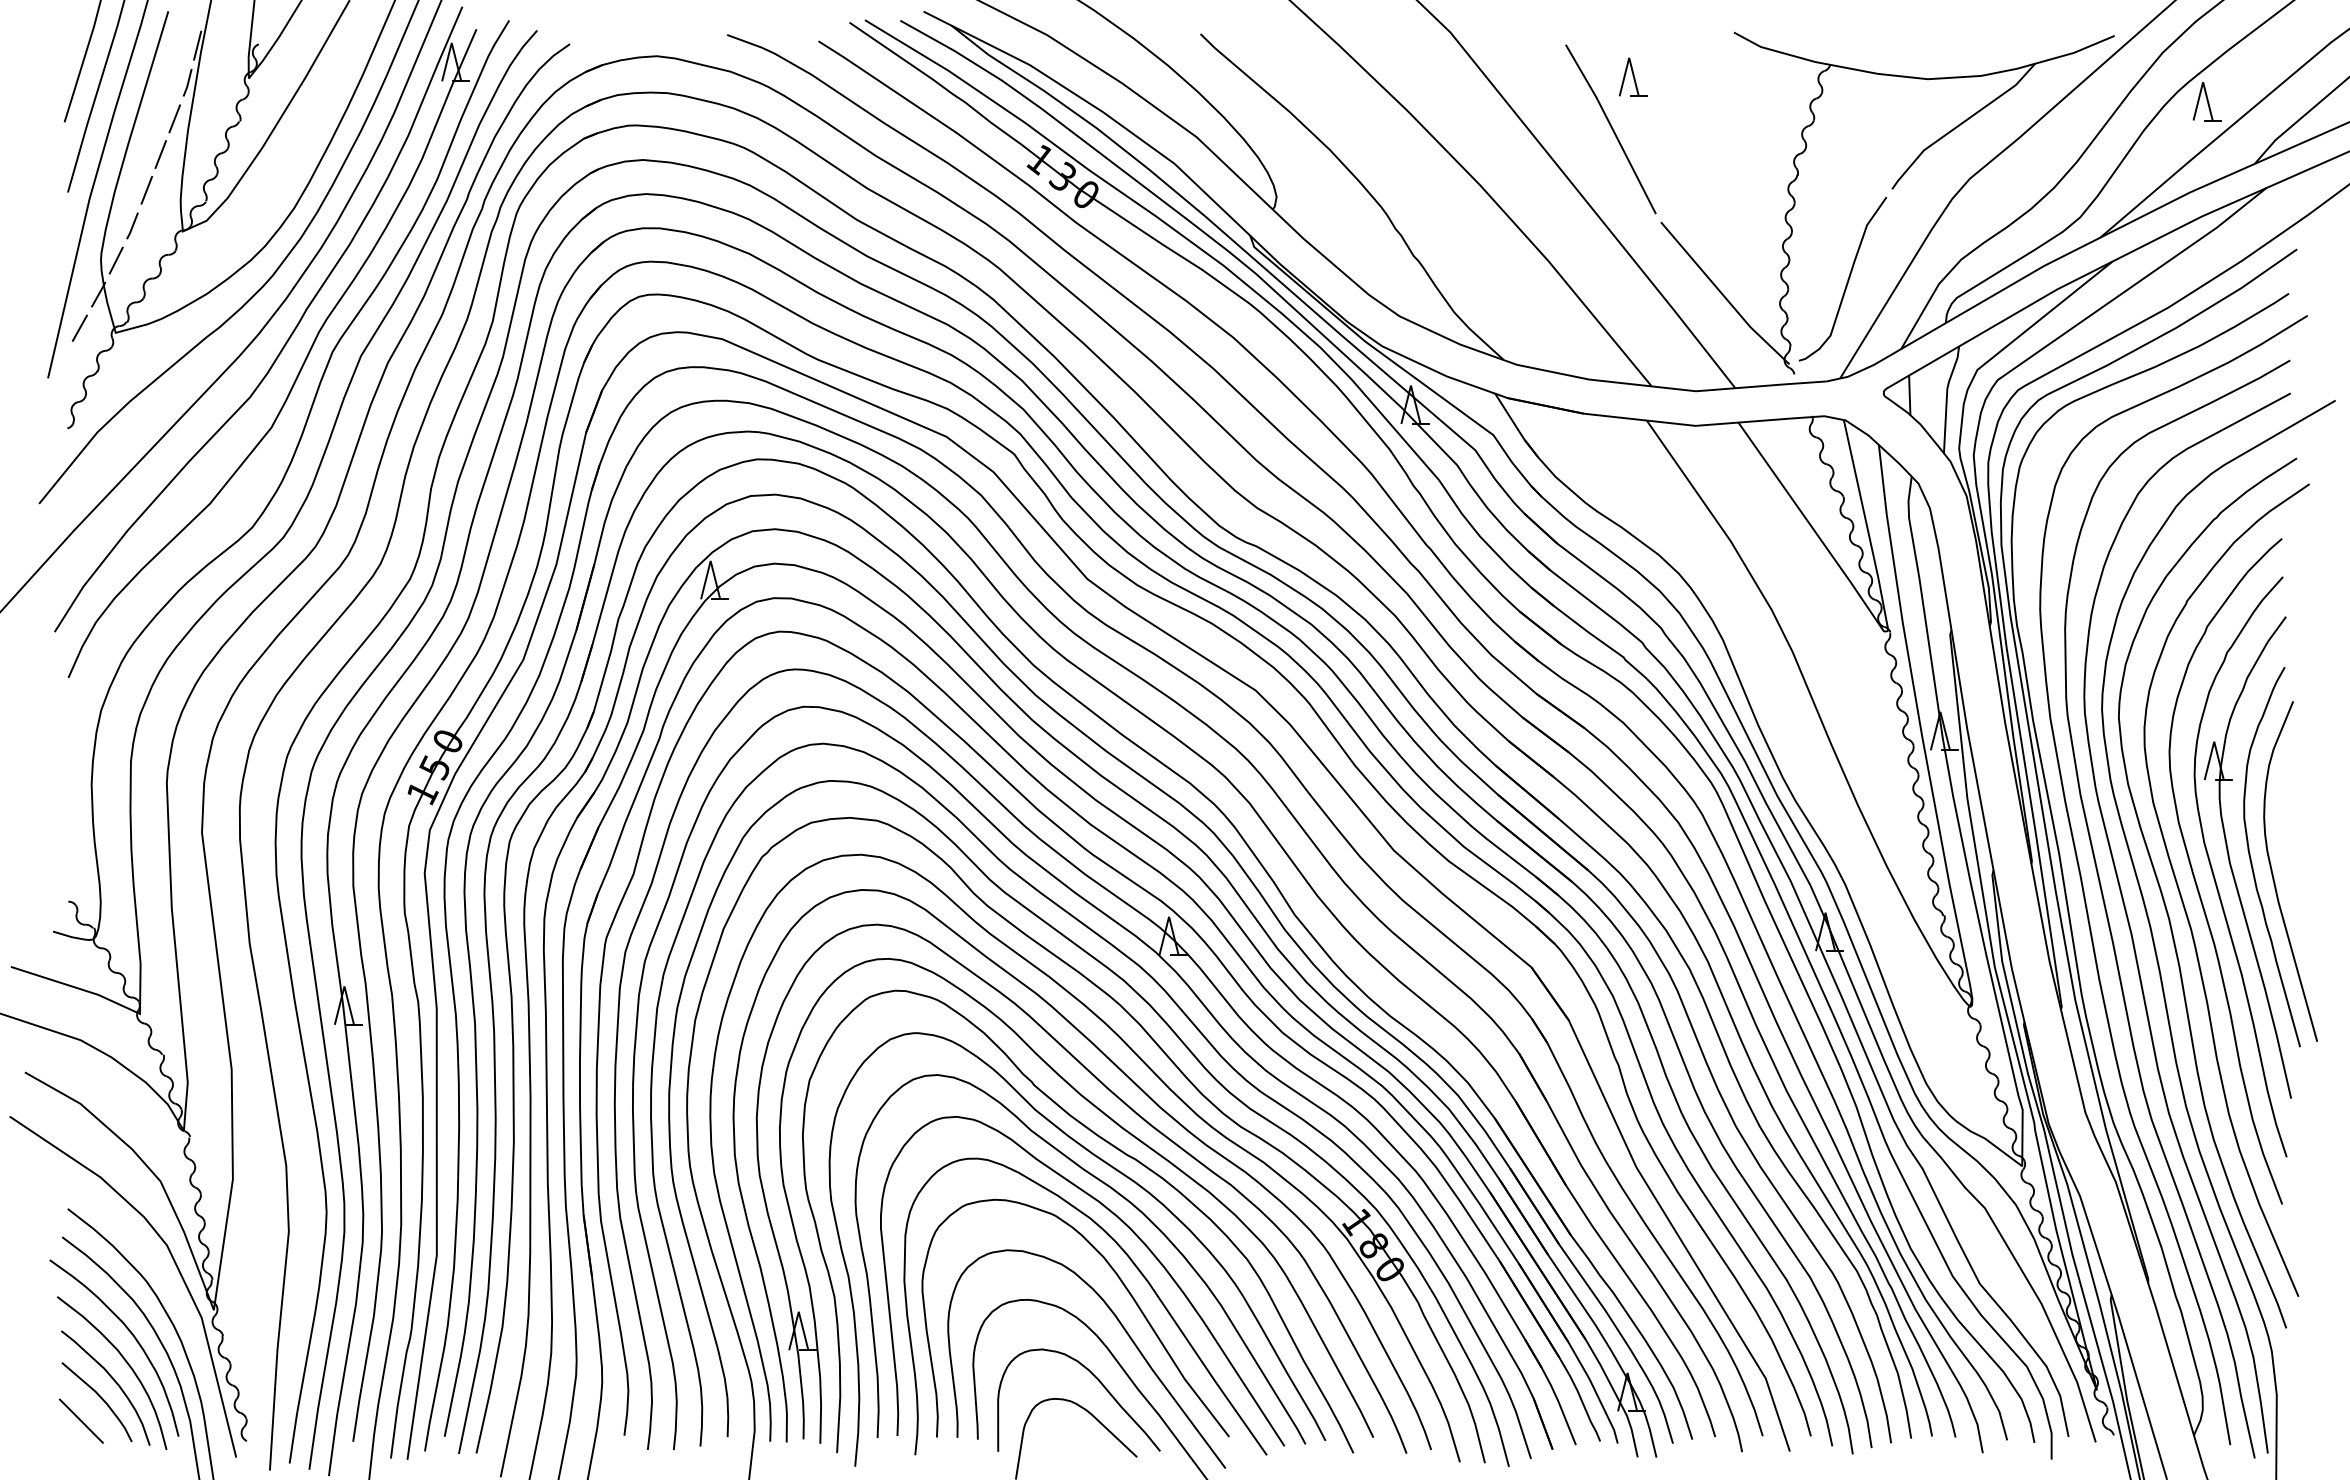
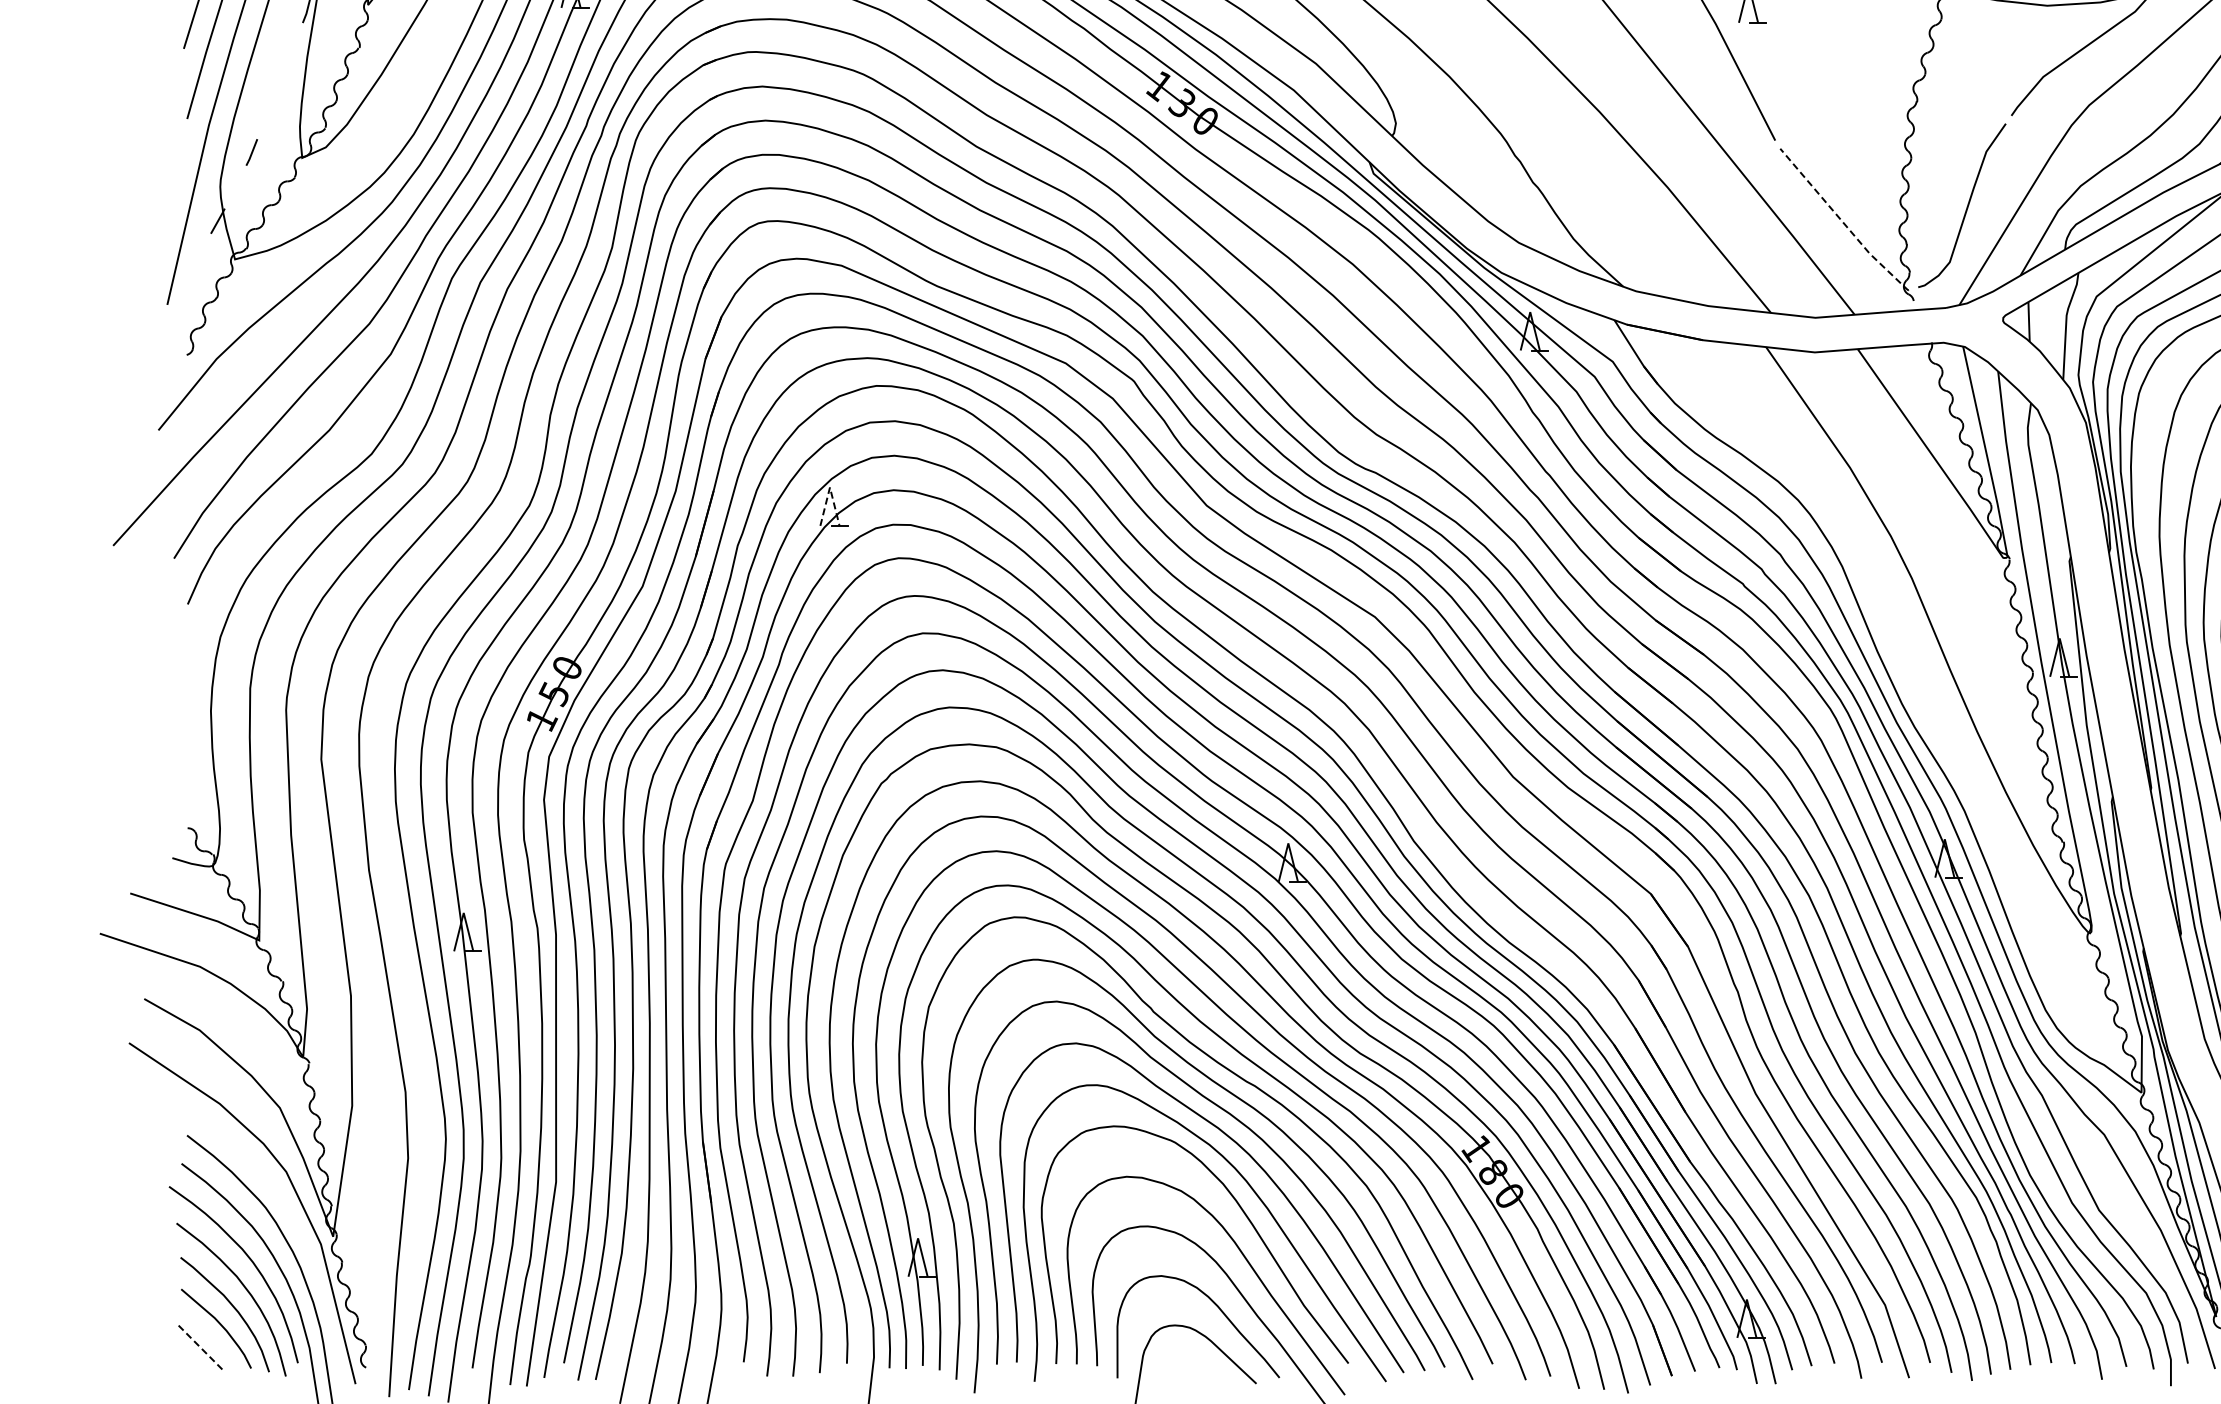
line: (174, 118) -> (293, 45), removed
line: (160, 154) -> (279, 81), removed
line: (146, 189) -> (265, 116), removed
line: (115, 260) -> (234, 187), removed
line: (1723, 296) -> (1842, 223), solid -> dashed
line: (79, 327) -> (198, 254), removed
line: (710, 560) -> (829, 487), solid -> dashed
line: (81, 1421) -> (200, 1348), solid -> dashed

